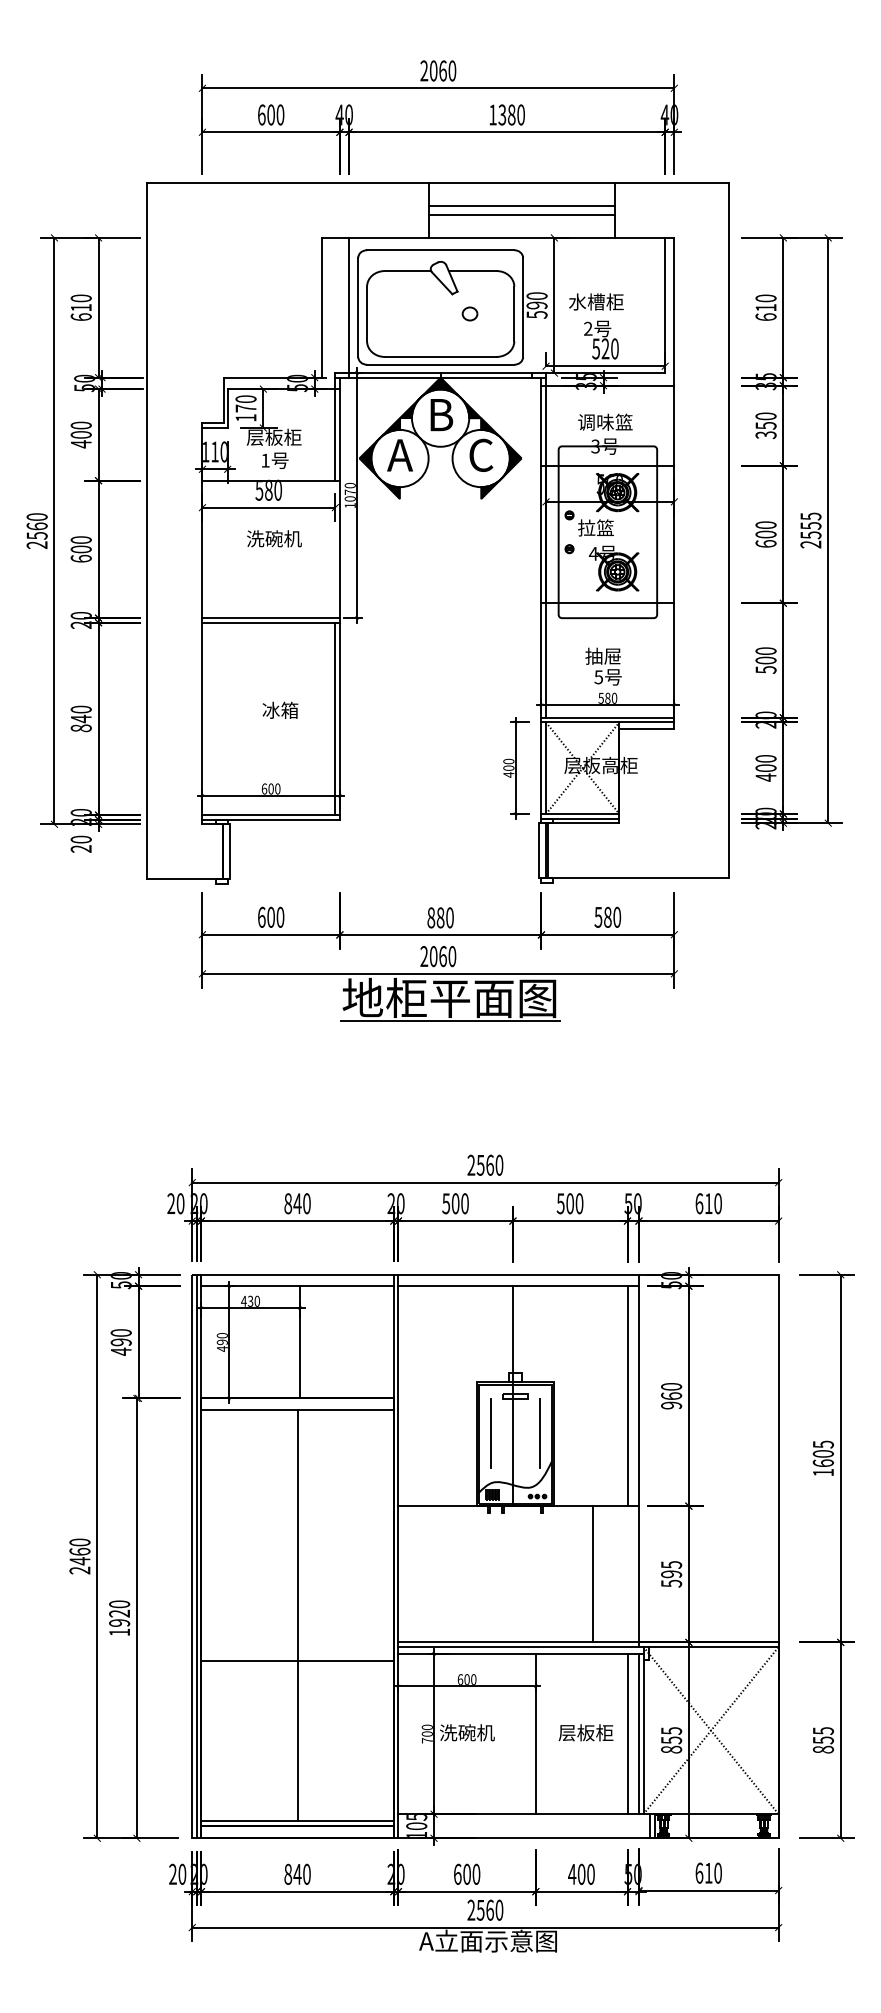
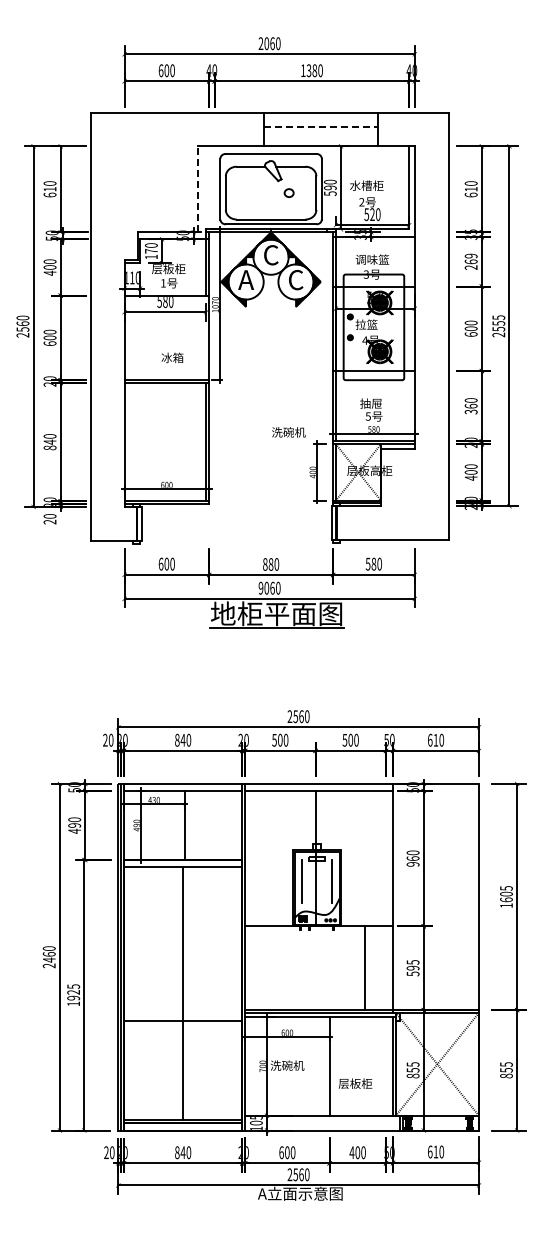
line: (522, 205) -> (321, 126), solid -> dashed
line: (522, 215) -> (321, 132), removed
line: (320, 308) -> (197, 189), solid -> dashed
line: (348, 308) -> (214, 189), removed
text: (441, 415) -> (271, 255), B -> C
text: (764, 425) -> (470, 261), 350 -> 269
text: (273, 538) -> (288, 432), moved
text: (764, 664) -> (470, 408), 500 -> 360
text: (280, 709) -> (172, 357), moved
text: (423, 956) -> (260, 588), 2060 -> 9060
line: (626, 1395) -> (385, 858), removed
text: (119, 1604) -> (73, 986), 1920 -> 1925
text: (586, 1732) -> (355, 1083), moved
line: (626, 1734) -> (385, 1066), removed

